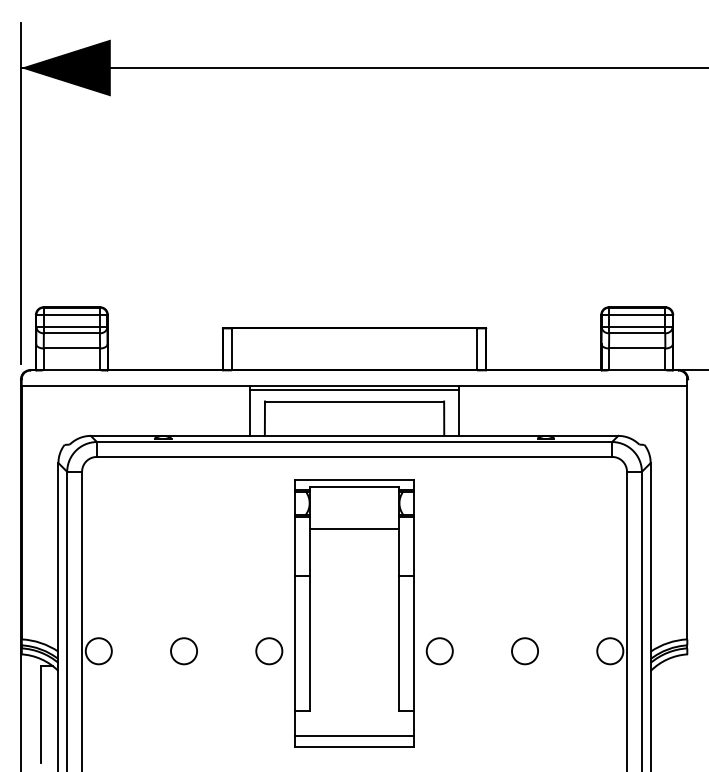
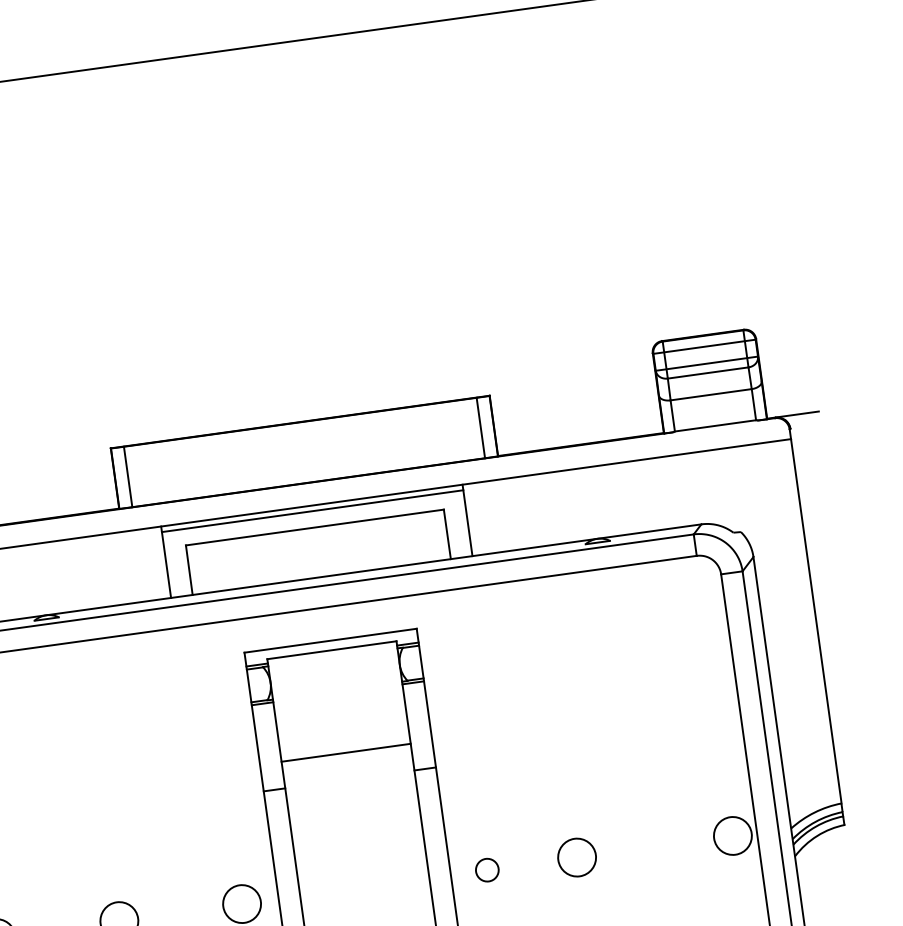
line: (354, 528) -> (345, 752), moved
circle: (439, 651) -> (487, 870), size x0.6
circle: (524, 651) -> (576, 858), moved

